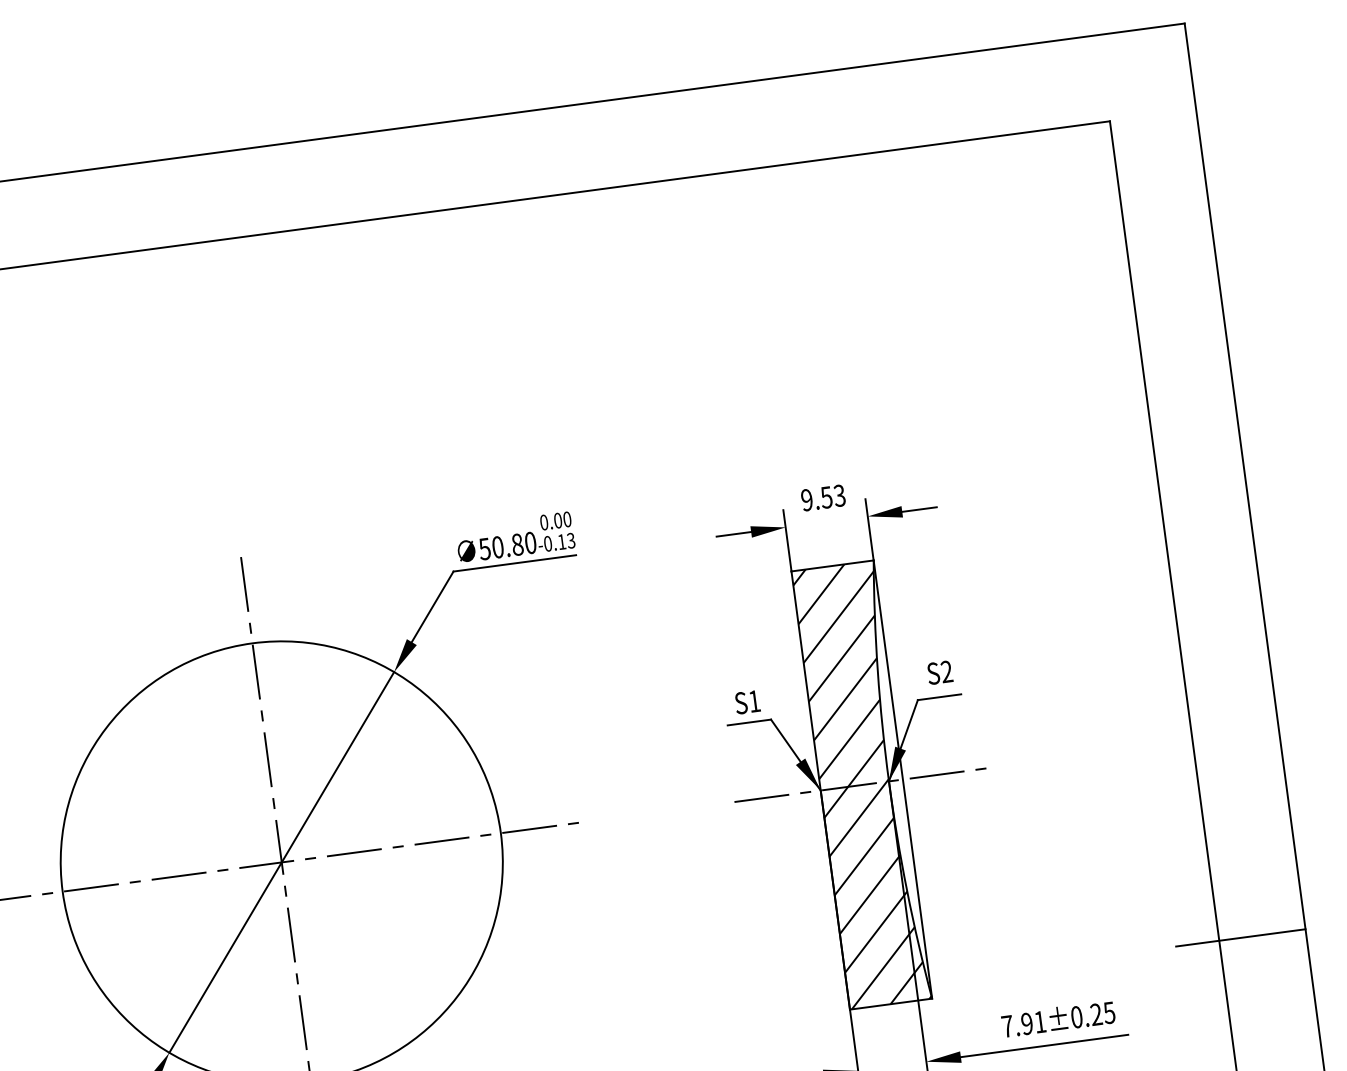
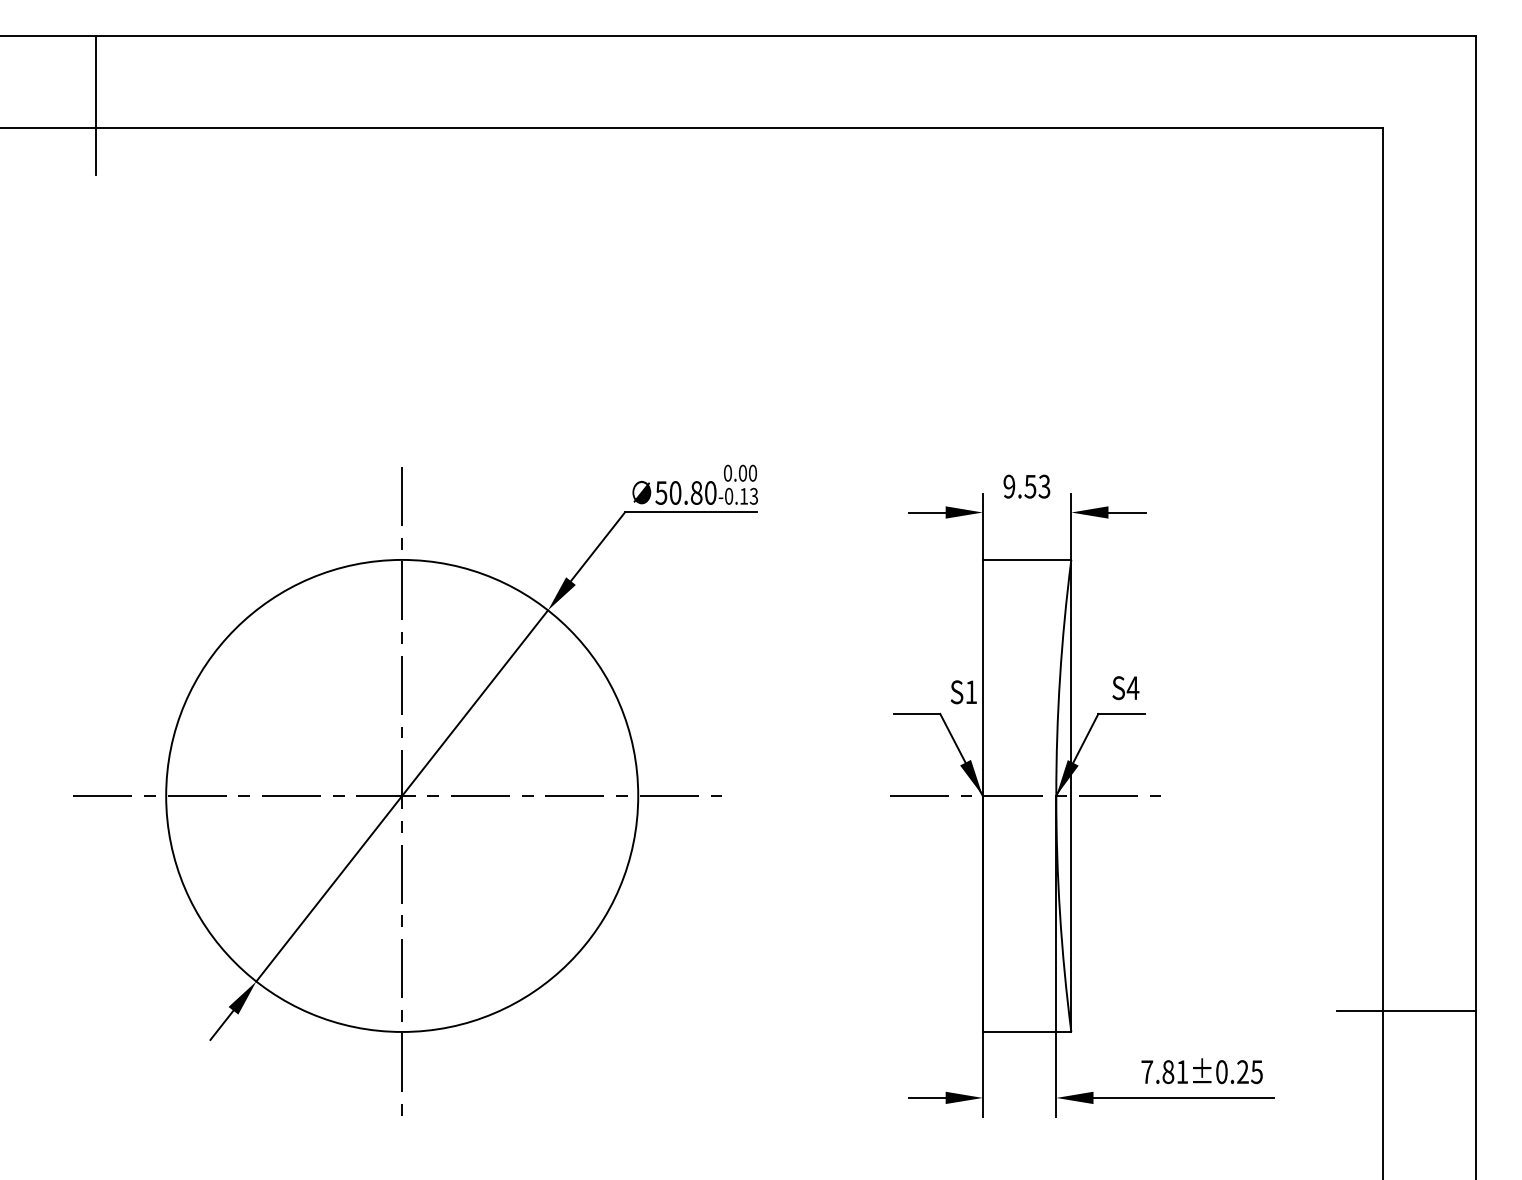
text: (946, 671) -> (1132, 687), S2 -> S4
text: (747, 702) -> (963, 692), moved
hatch: (861, 784) -> (1026, 795), removed
text: (1027, 1023) -> (1168, 1071), 7.91±0.25 -> 7.81±0.25

